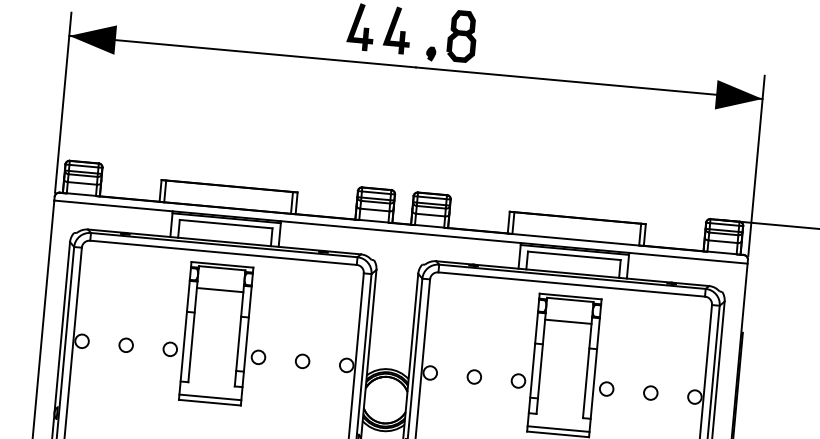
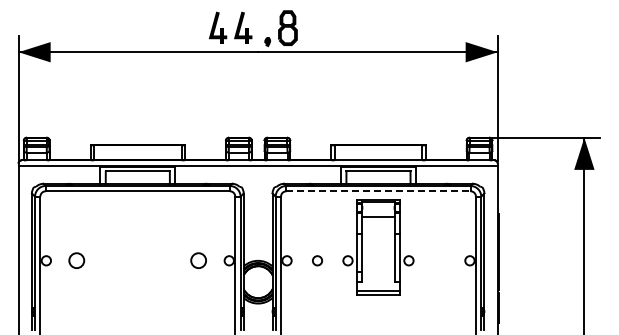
line: (571, 284) -> (378, 191), solid -> dashed
part: (215, 334) -> (137, 247), removed
circle: (125, 344) -> (76, 260), size x1.6
circle: (302, 360) -> (198, 260), size x1.6
circle: (649, 392) -> (438, 260), removed

